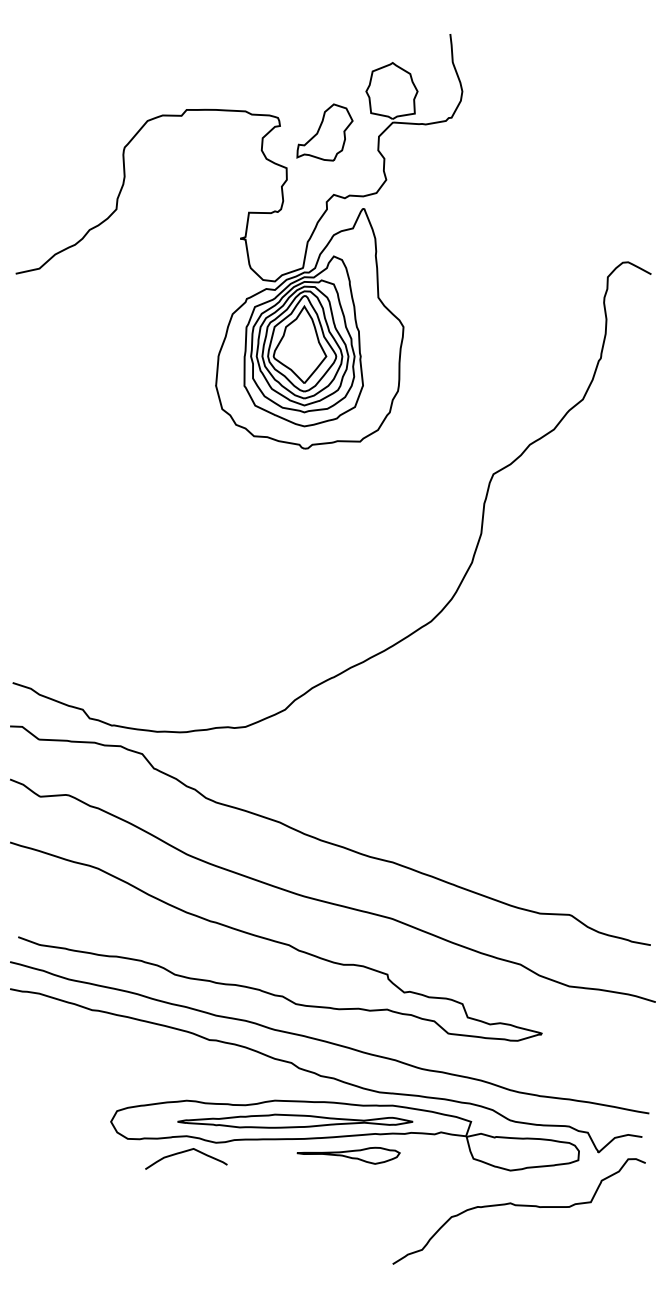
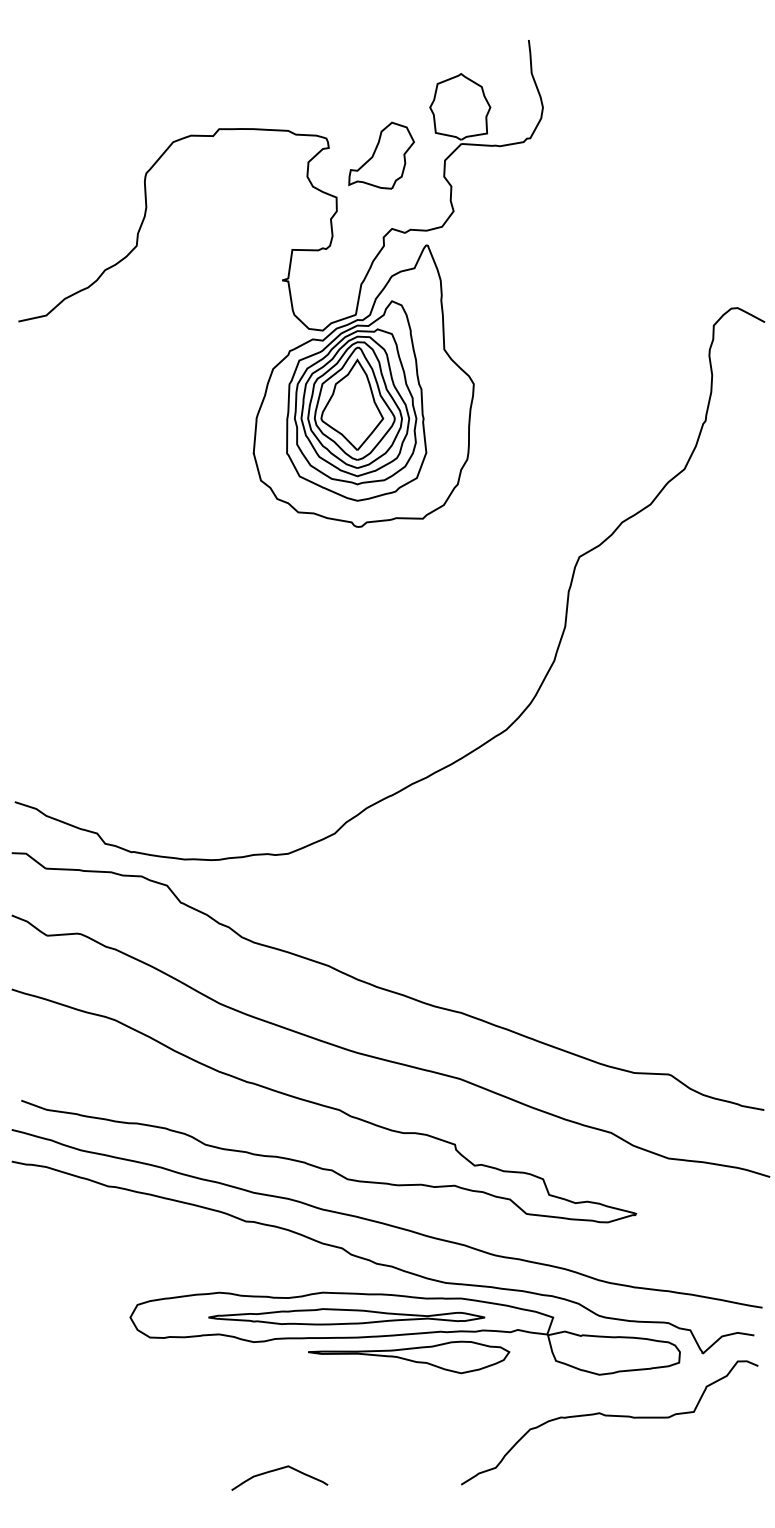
curve: (185, 1152) -> (278, 1470), moved
part: (348, 1155) -> (409, 1357), size x1.67

